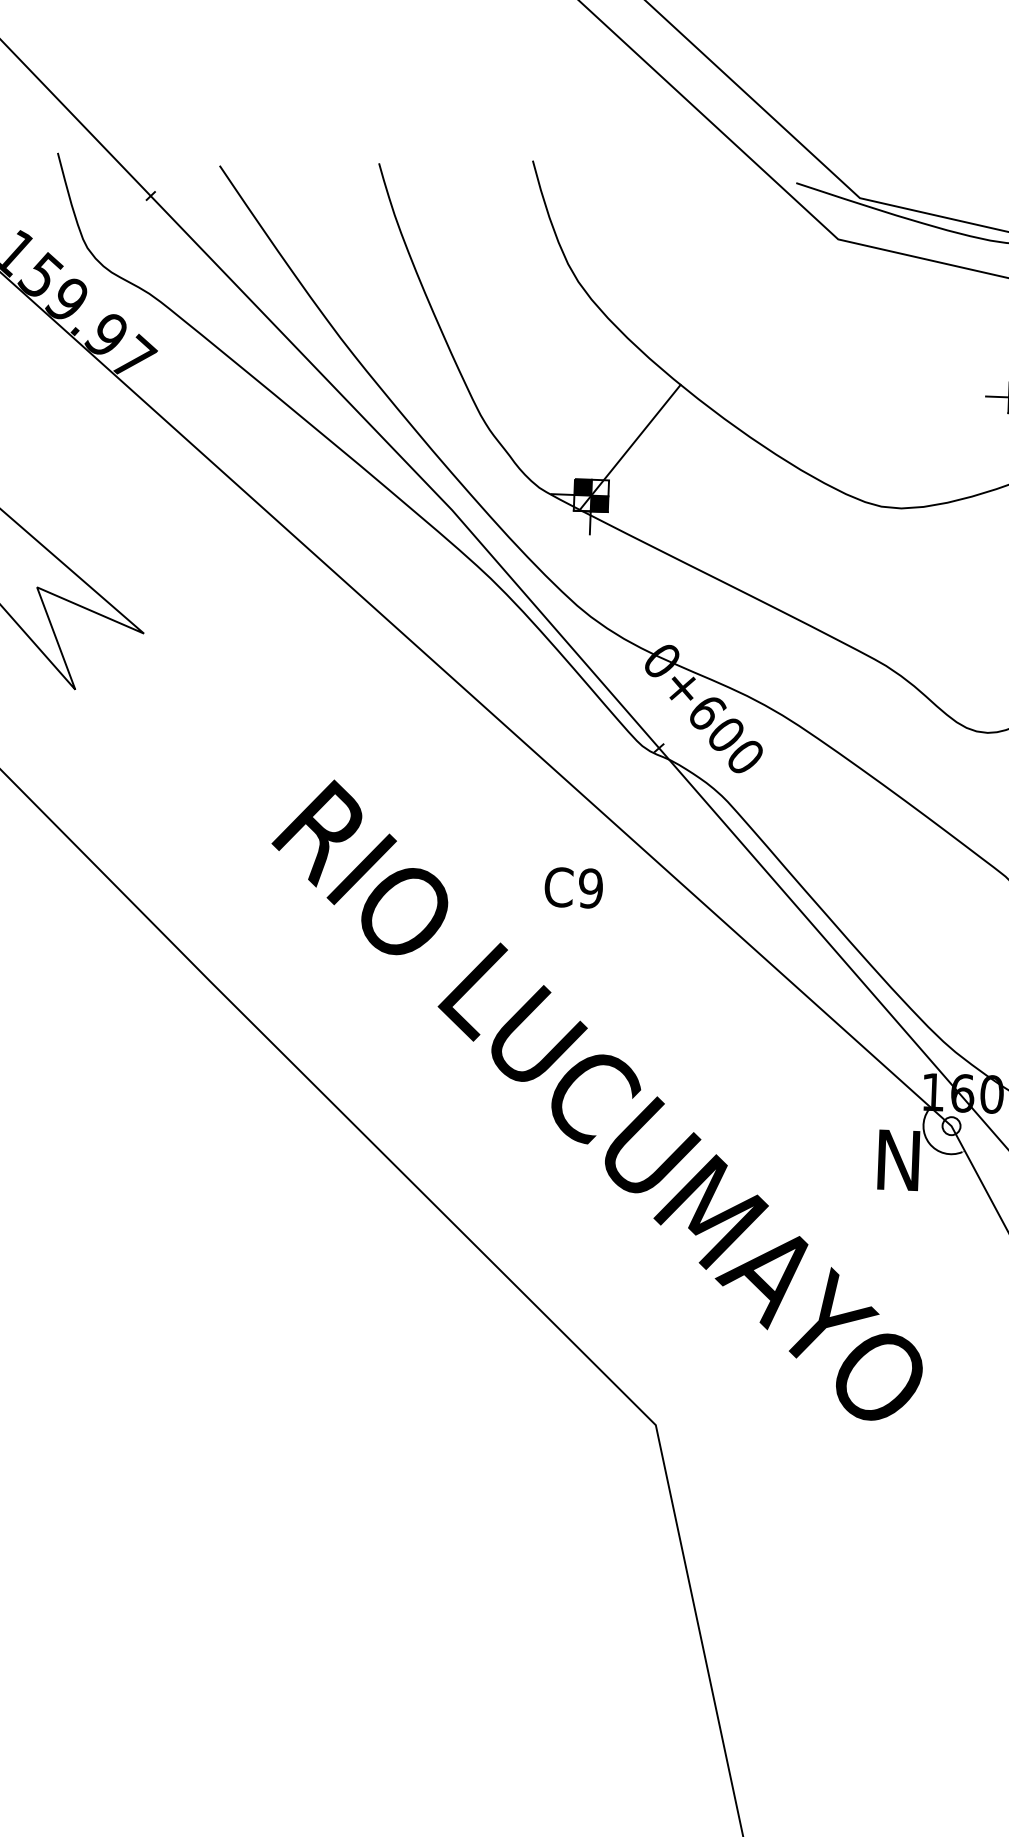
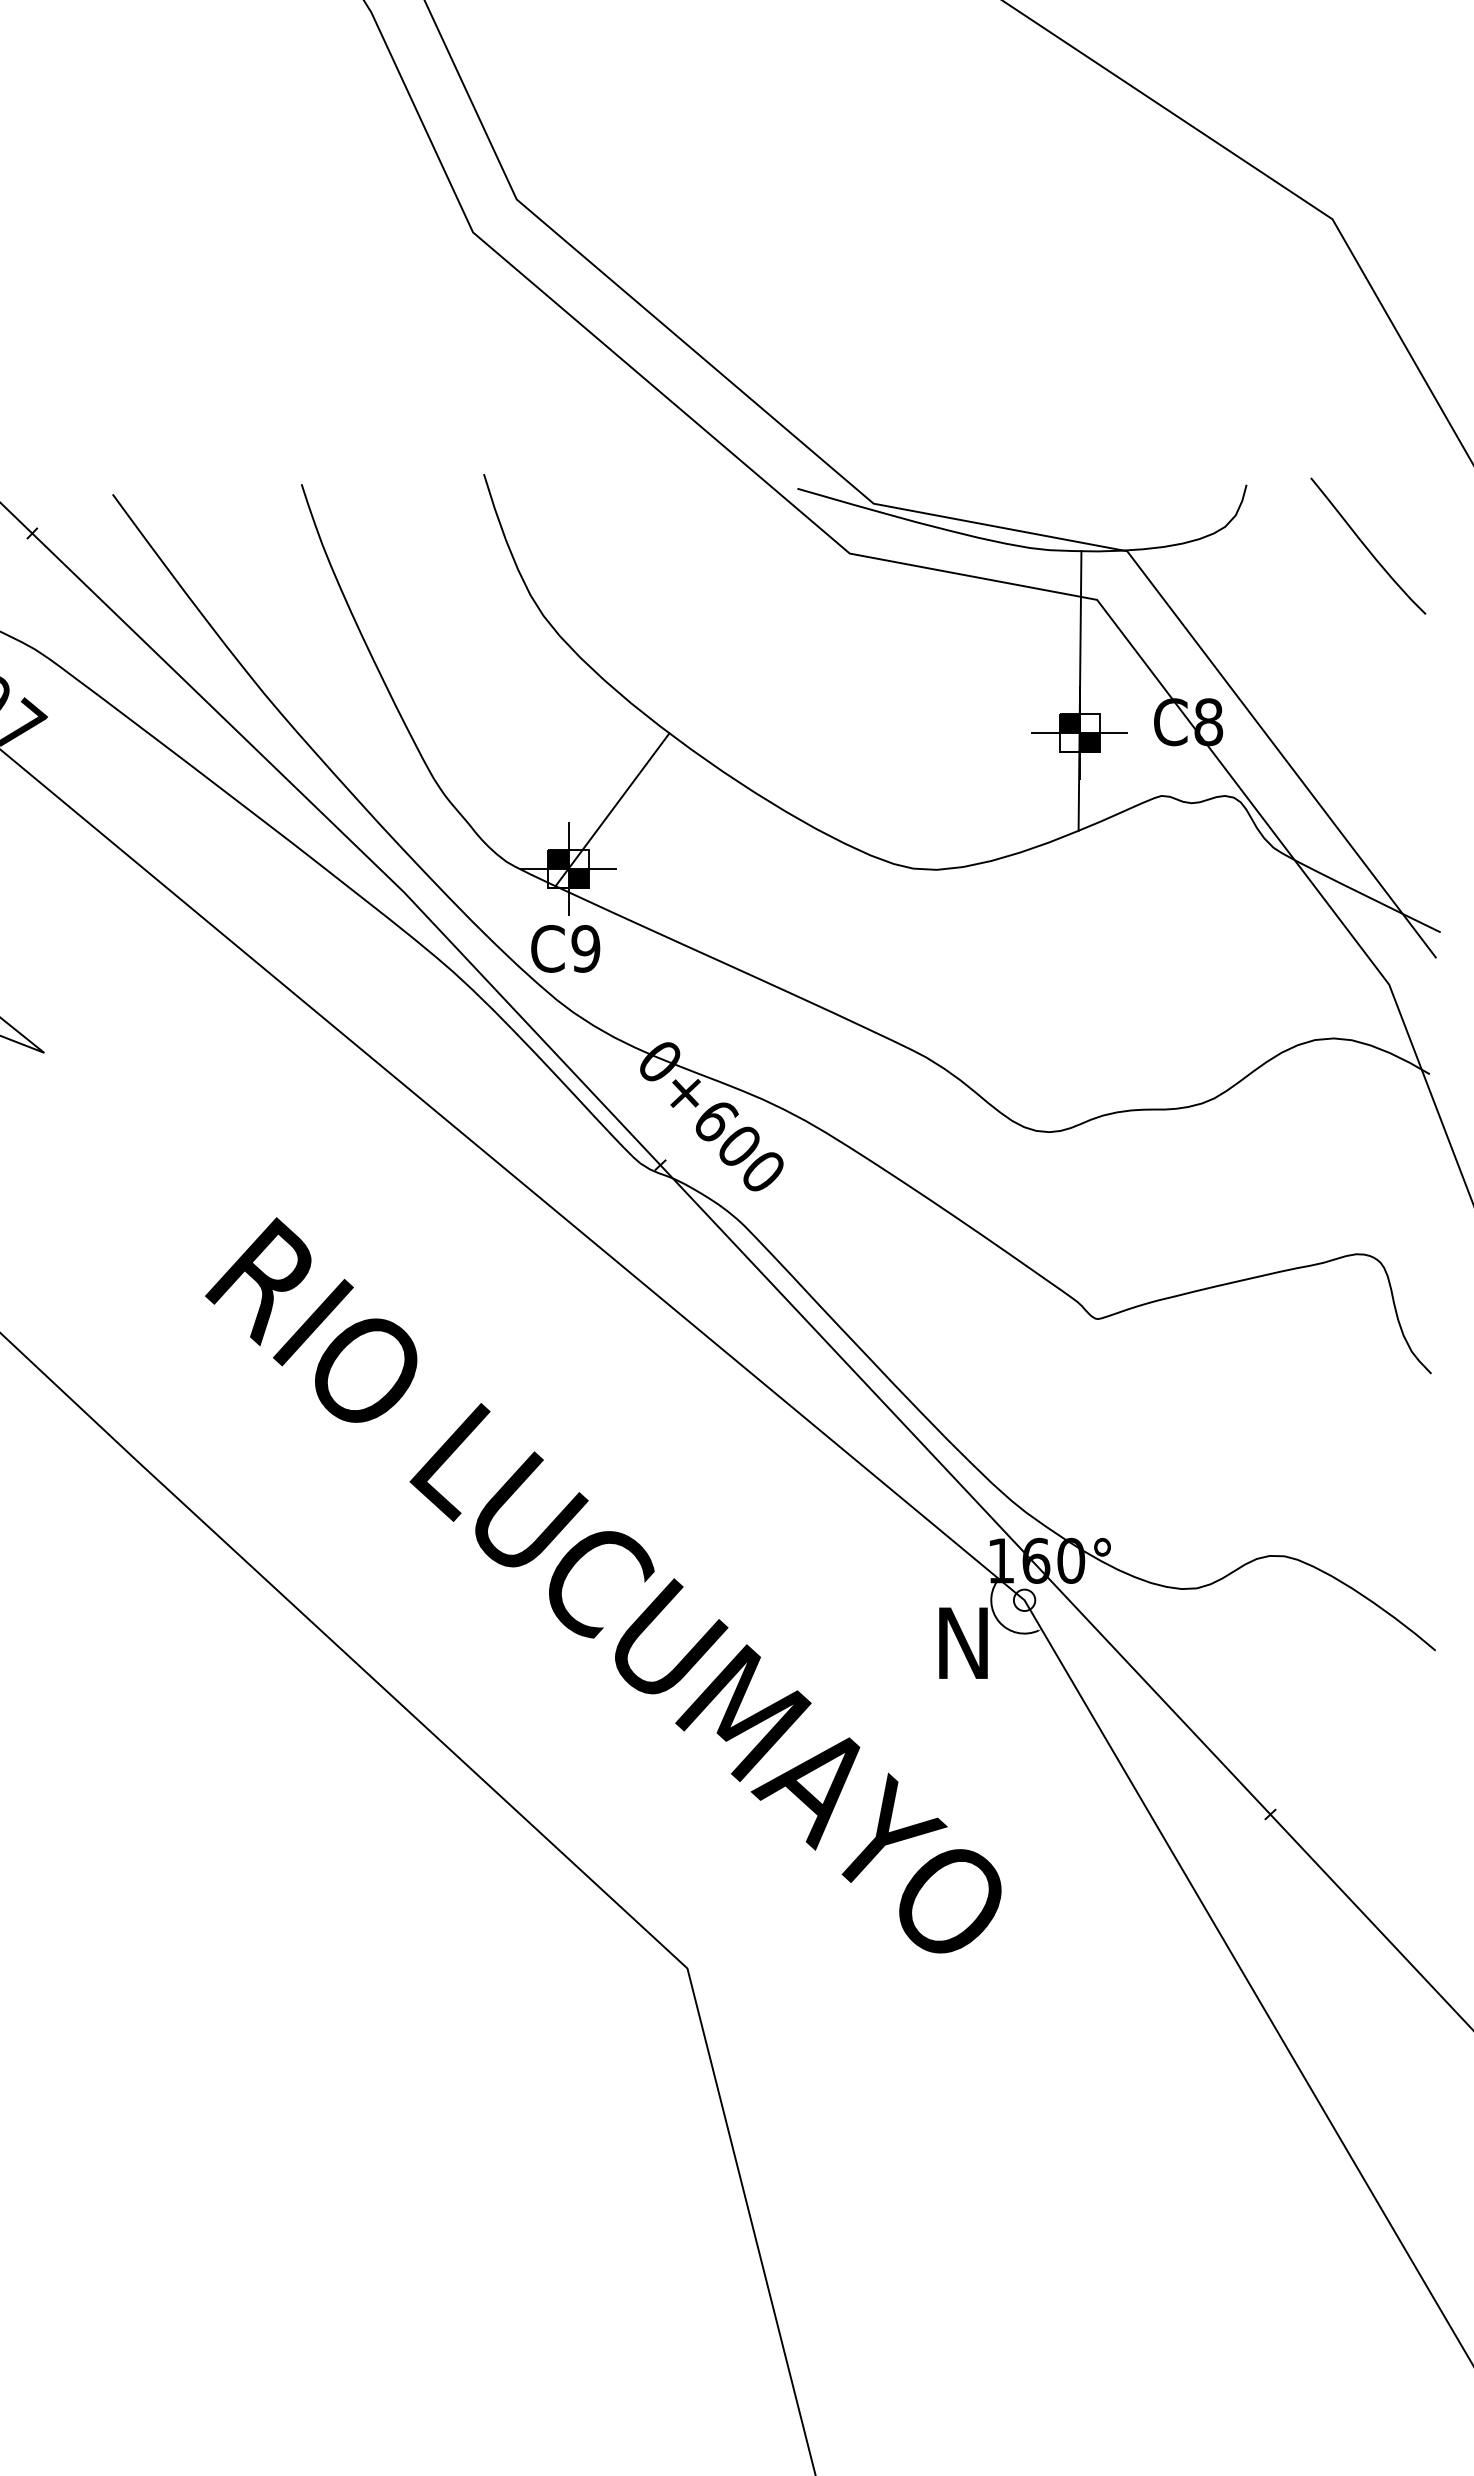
line: (592, 467) -> (568, 835), added
line: (619, 496) -> (602, 868), added
text: (573, 887) -> (565, 948), moved

